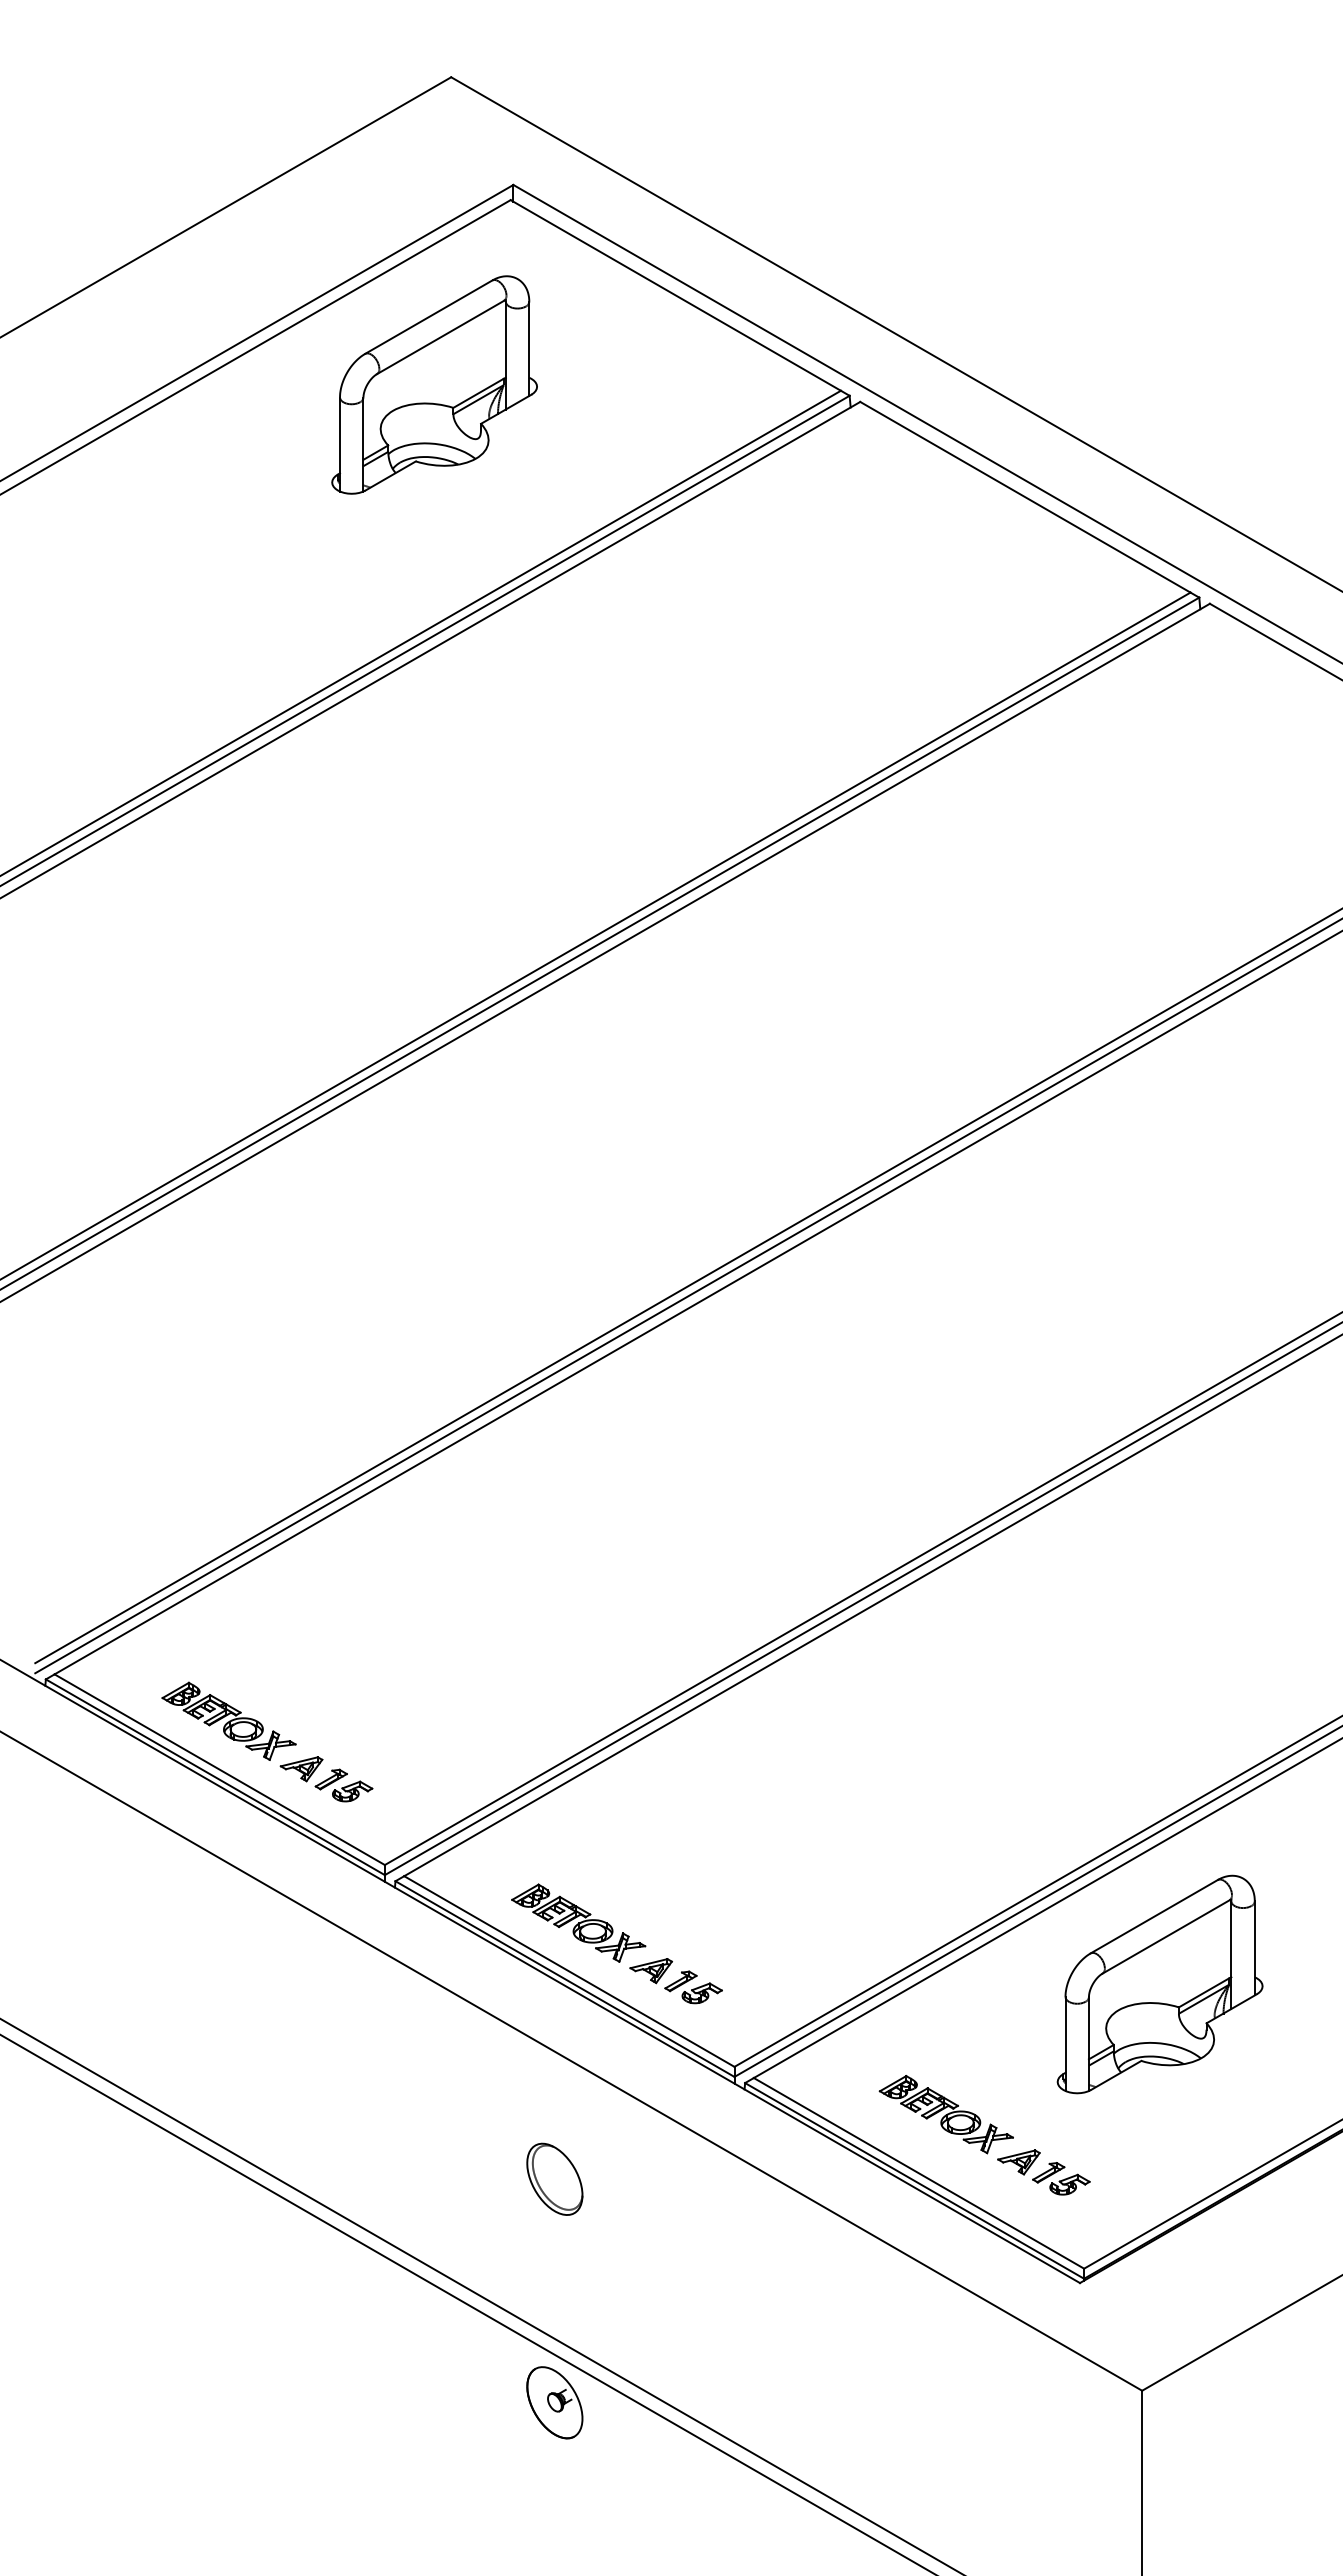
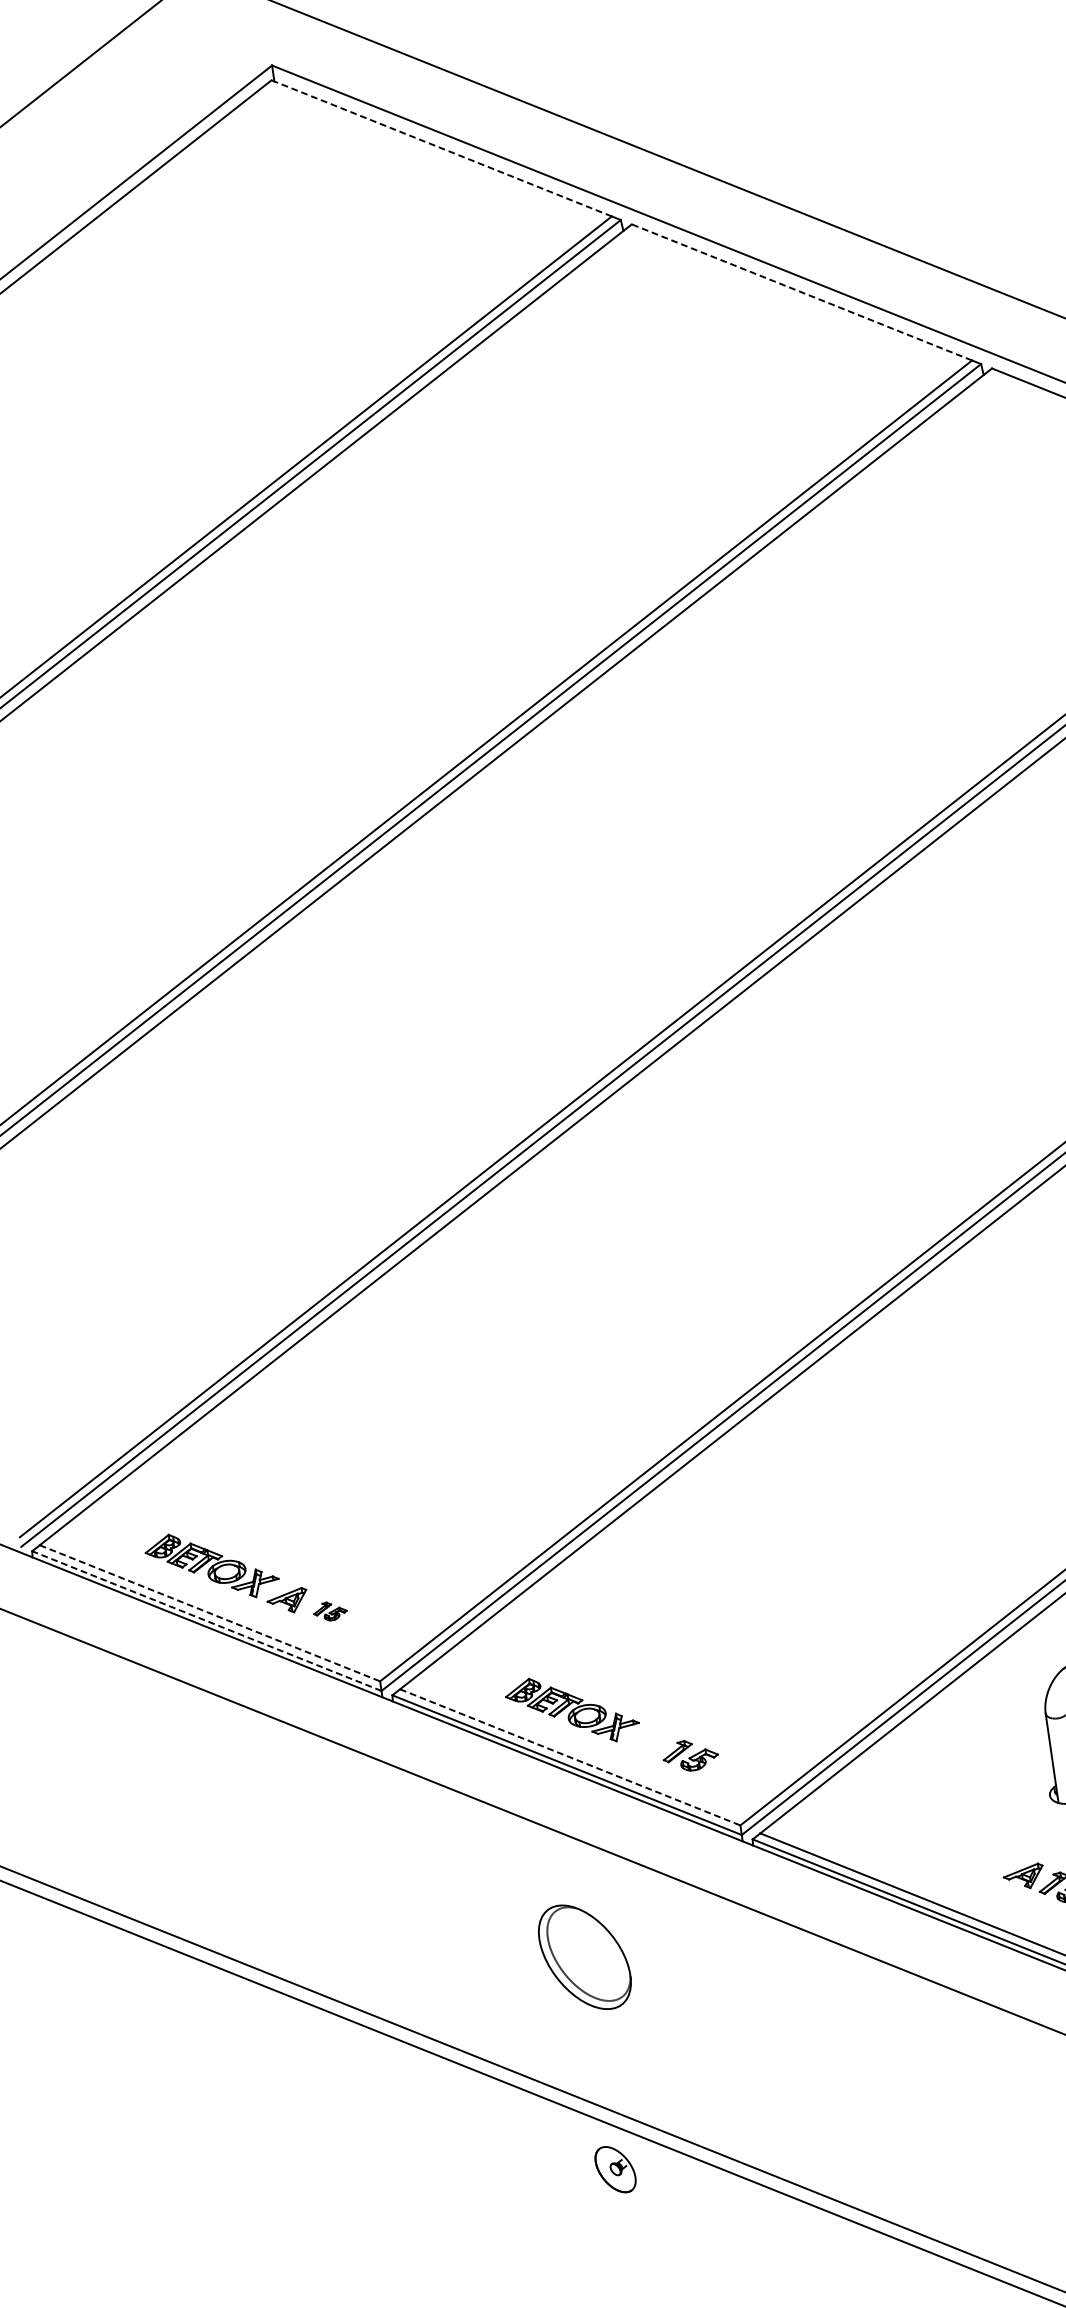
line: (675, 295) -> (441, 148), solid -> dashed
part: (434, 384) -> (224, 266), removed
line: (1025, 497) -> (802, 292), solid -> dashed
line: (219, 1769) -> (209, 1613), solid -> dashed
line: (215, 1777) -> (207, 1621), solid -> dashed
part: (343, 1785) -> (329, 1611), size x0.6
line: (569, 1971) -> (570, 1757), solid -> dashed
part: (650, 1971) -> (647, 1746), removed
part: (945, 2114) -> (947, 1841), removed
part: (554, 2178) -> (584, 1956), size x1.6
part: (554, 2402) -> (615, 2169), size x0.7

